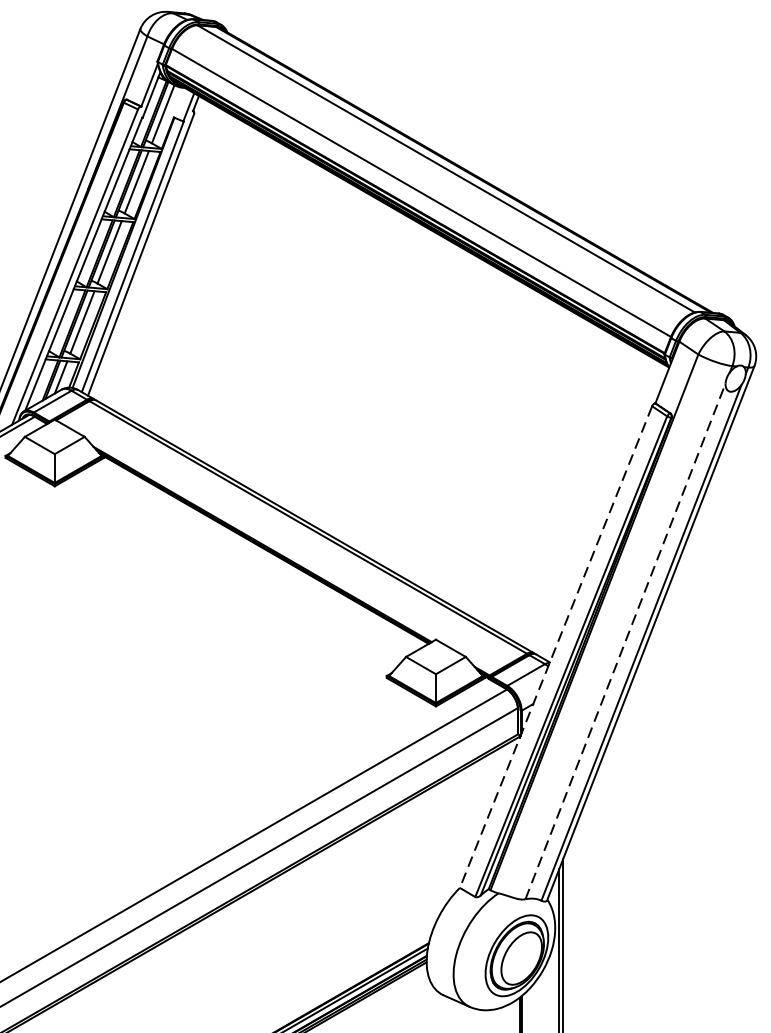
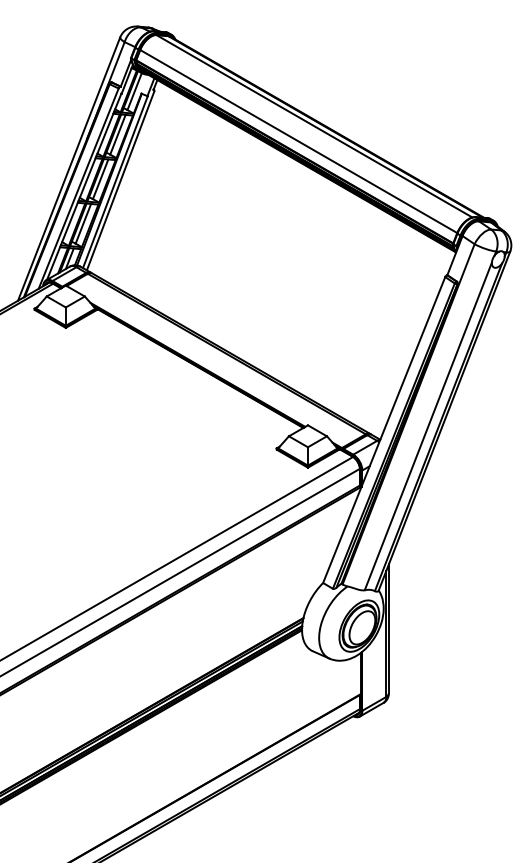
line: (625, 641) -> (428, 426), dashed -> solid
line: (556, 647) -> (384, 430), dashed -> solid

